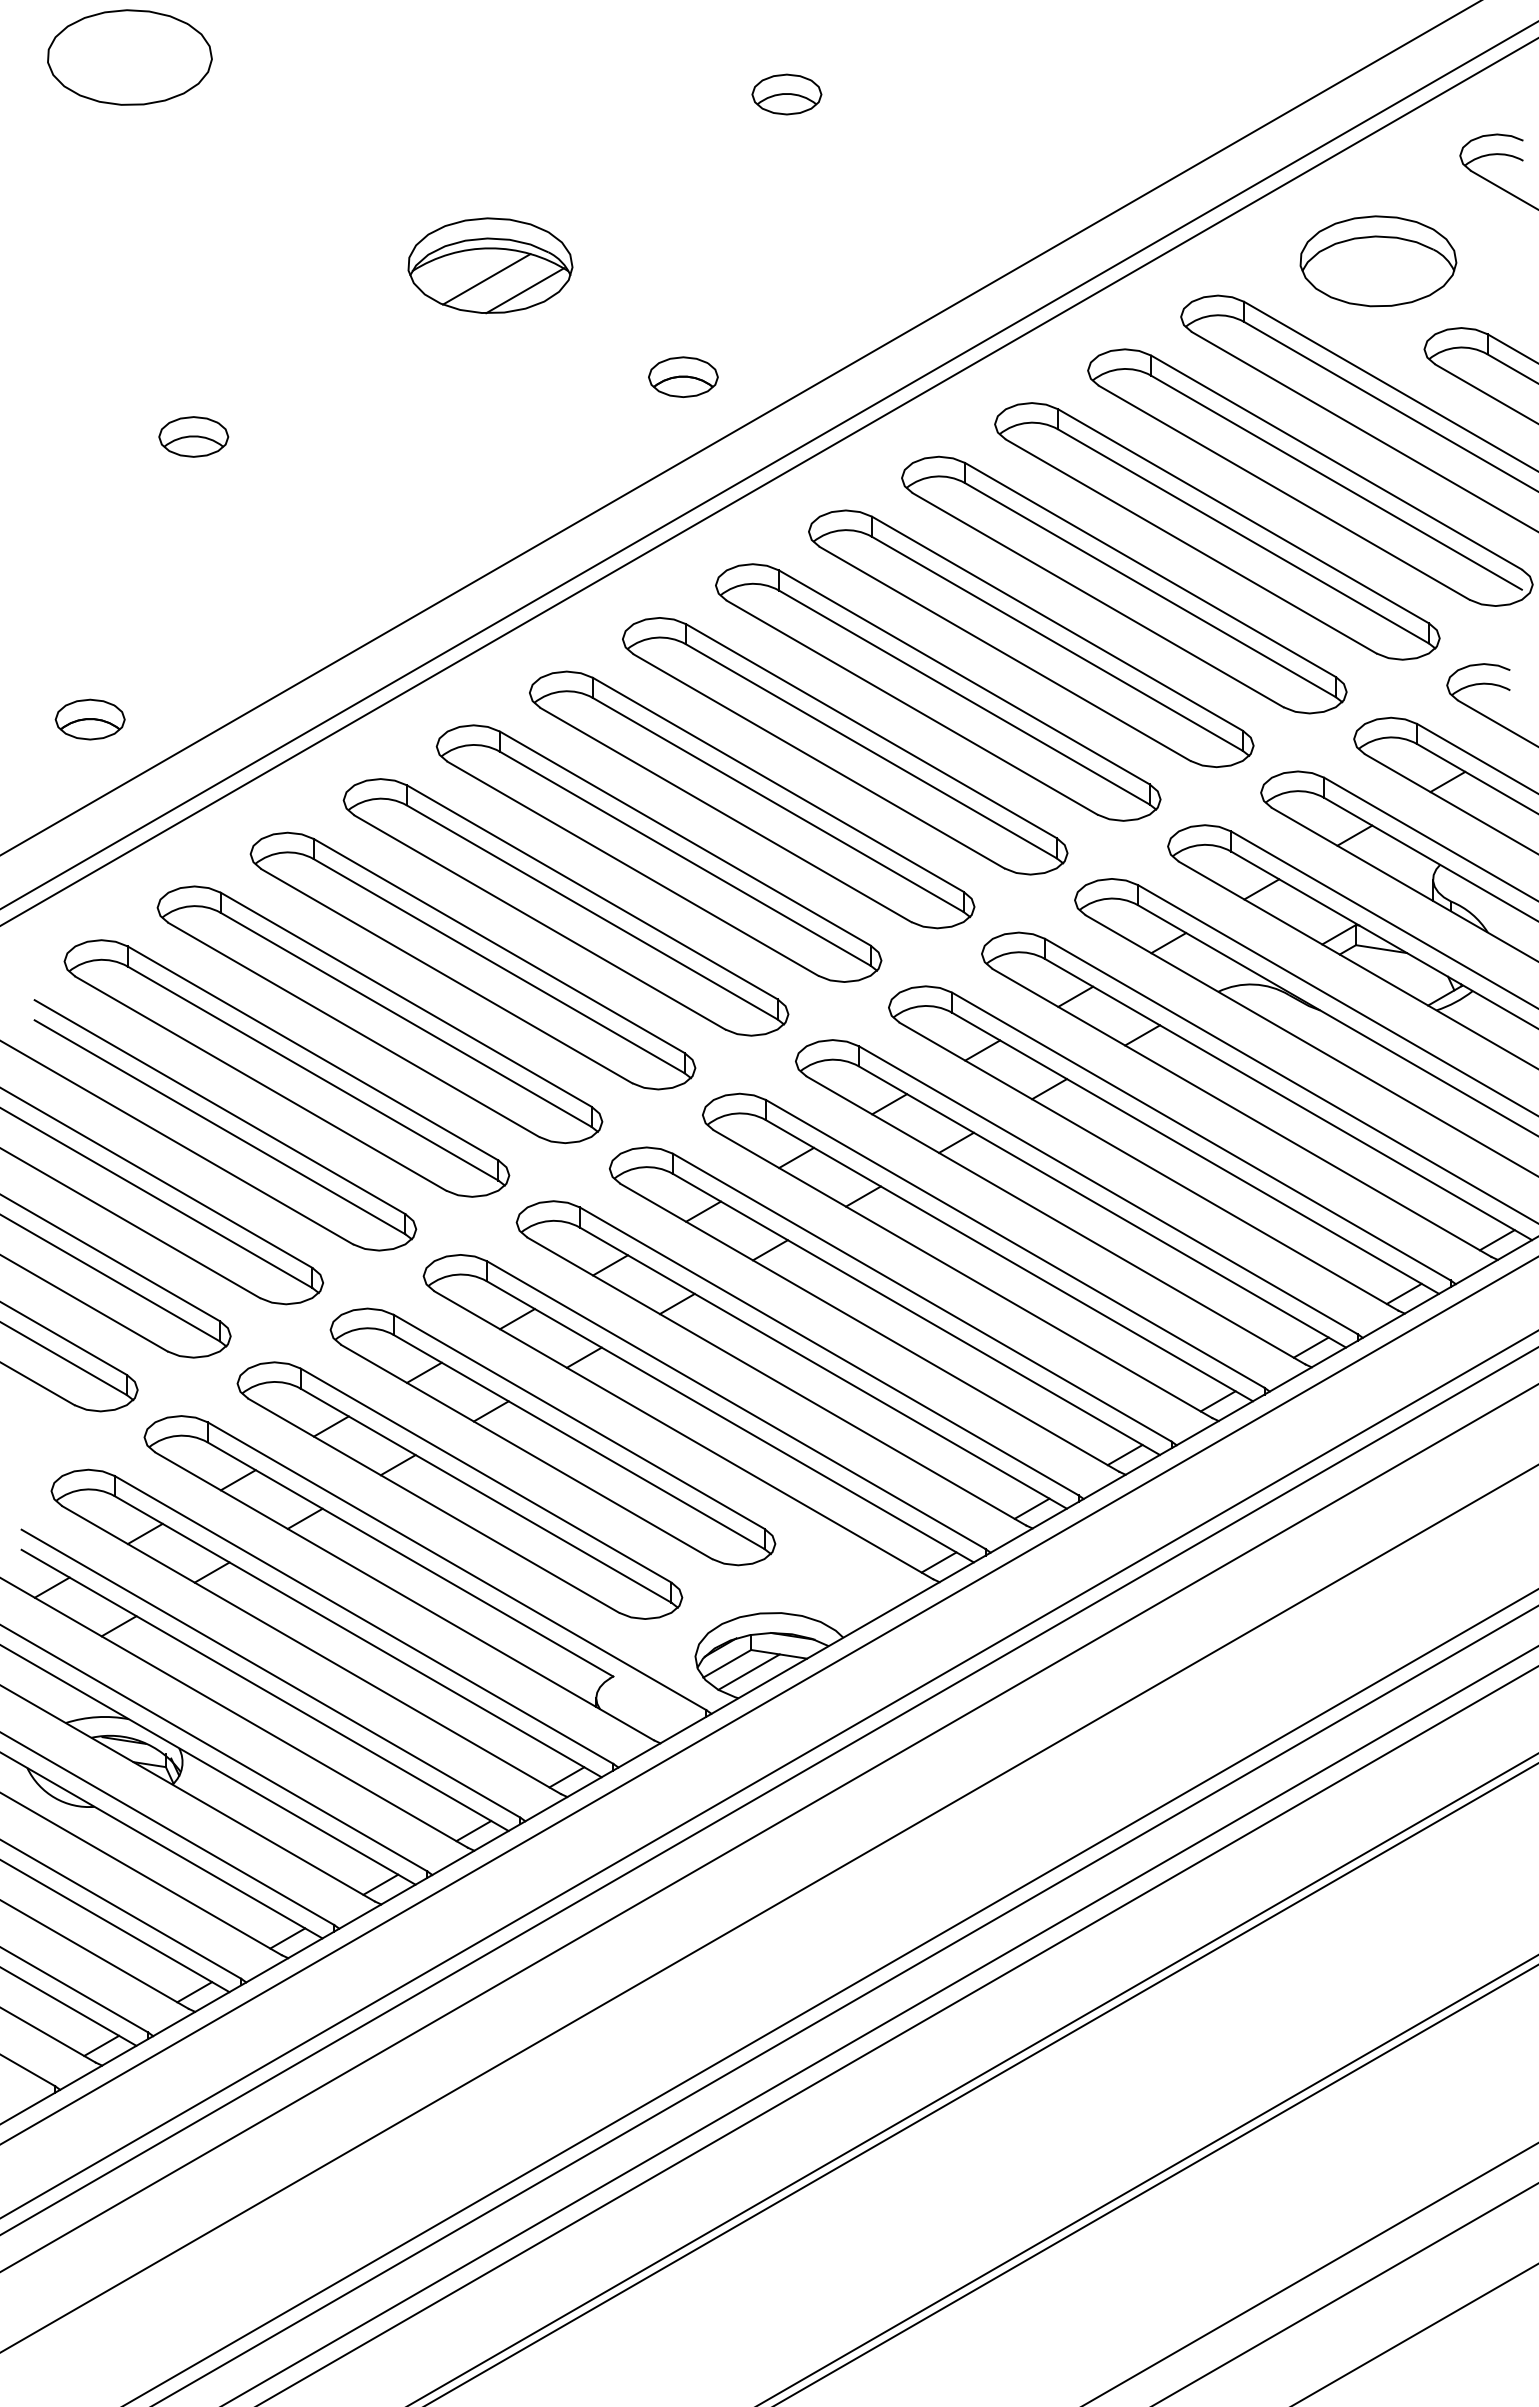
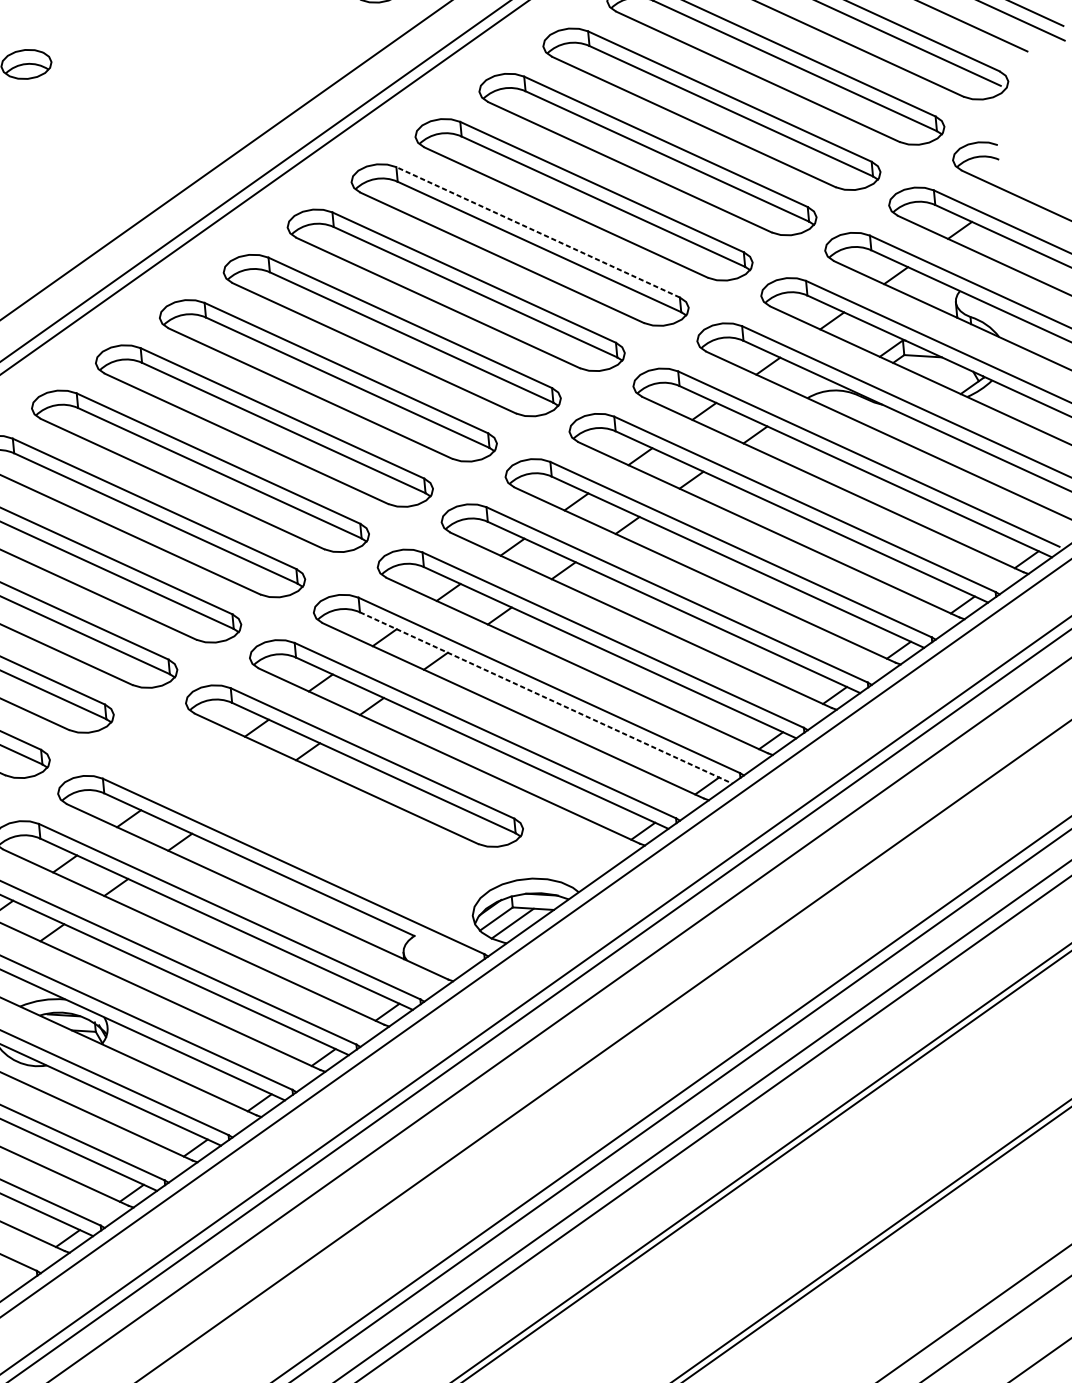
line: (870, 730) -> (537, 231), solid -> dashed
line: (823, 1368) -> (546, 698), solid -> dashed
part: (459, 1490) -> (290, 811), removed

